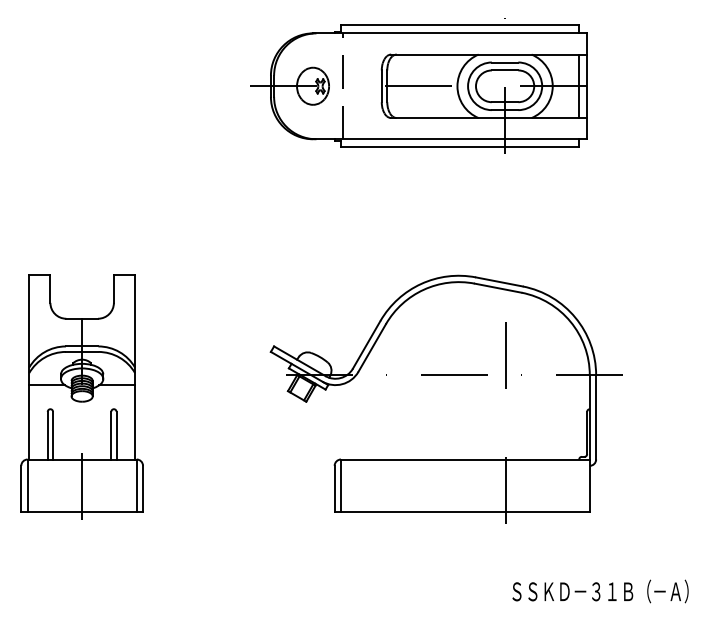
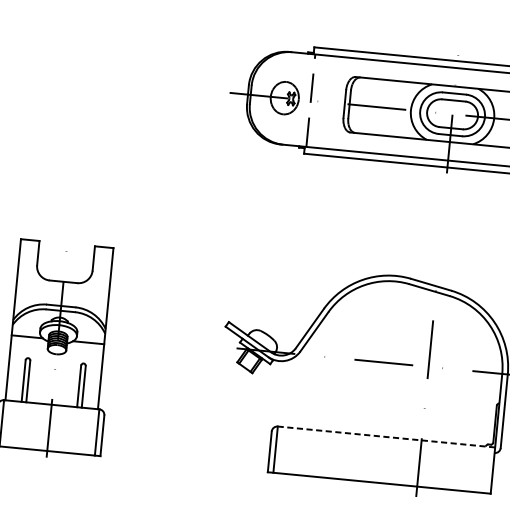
line: (464, 459) -> (385, 436), solid -> dashed

